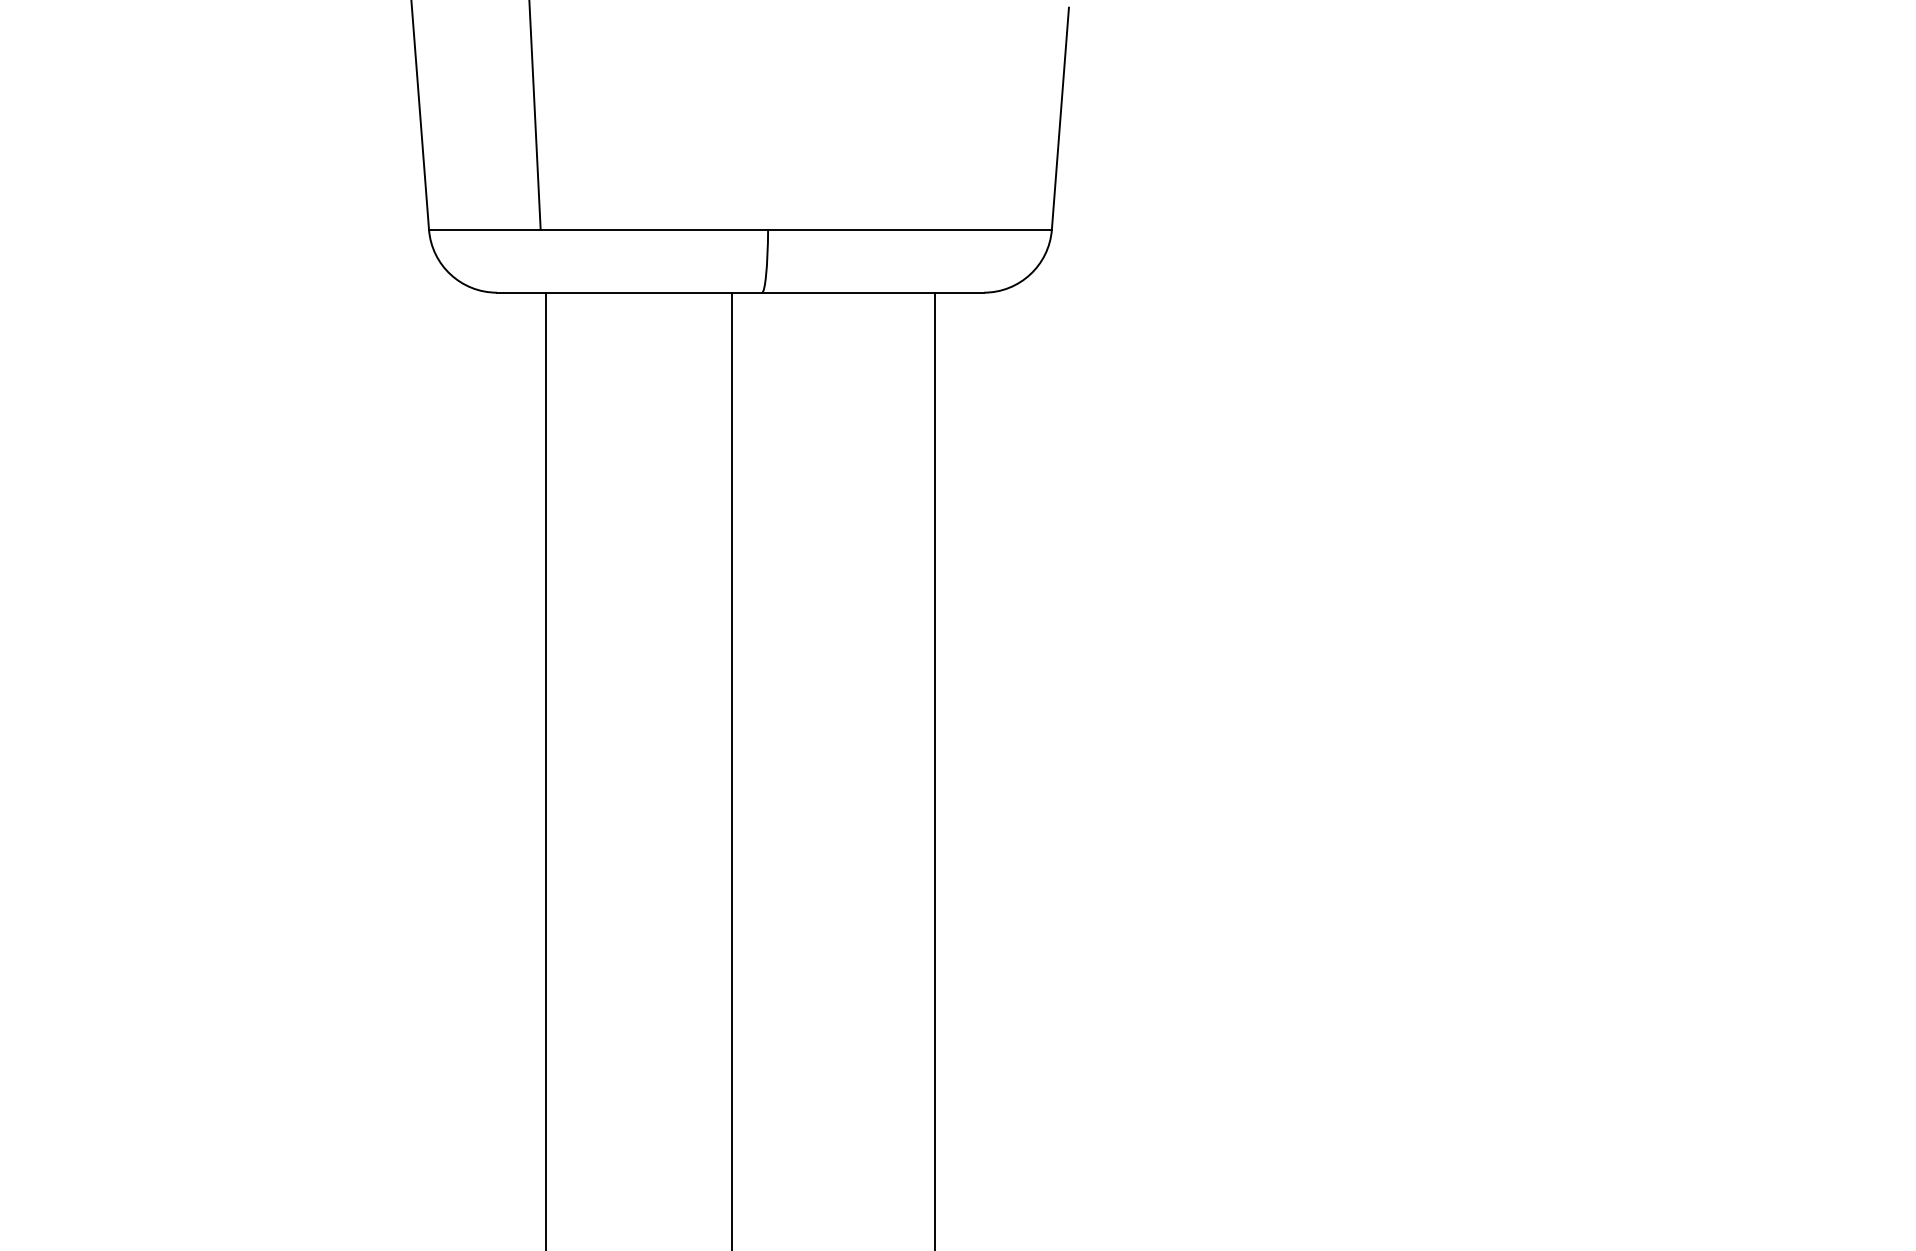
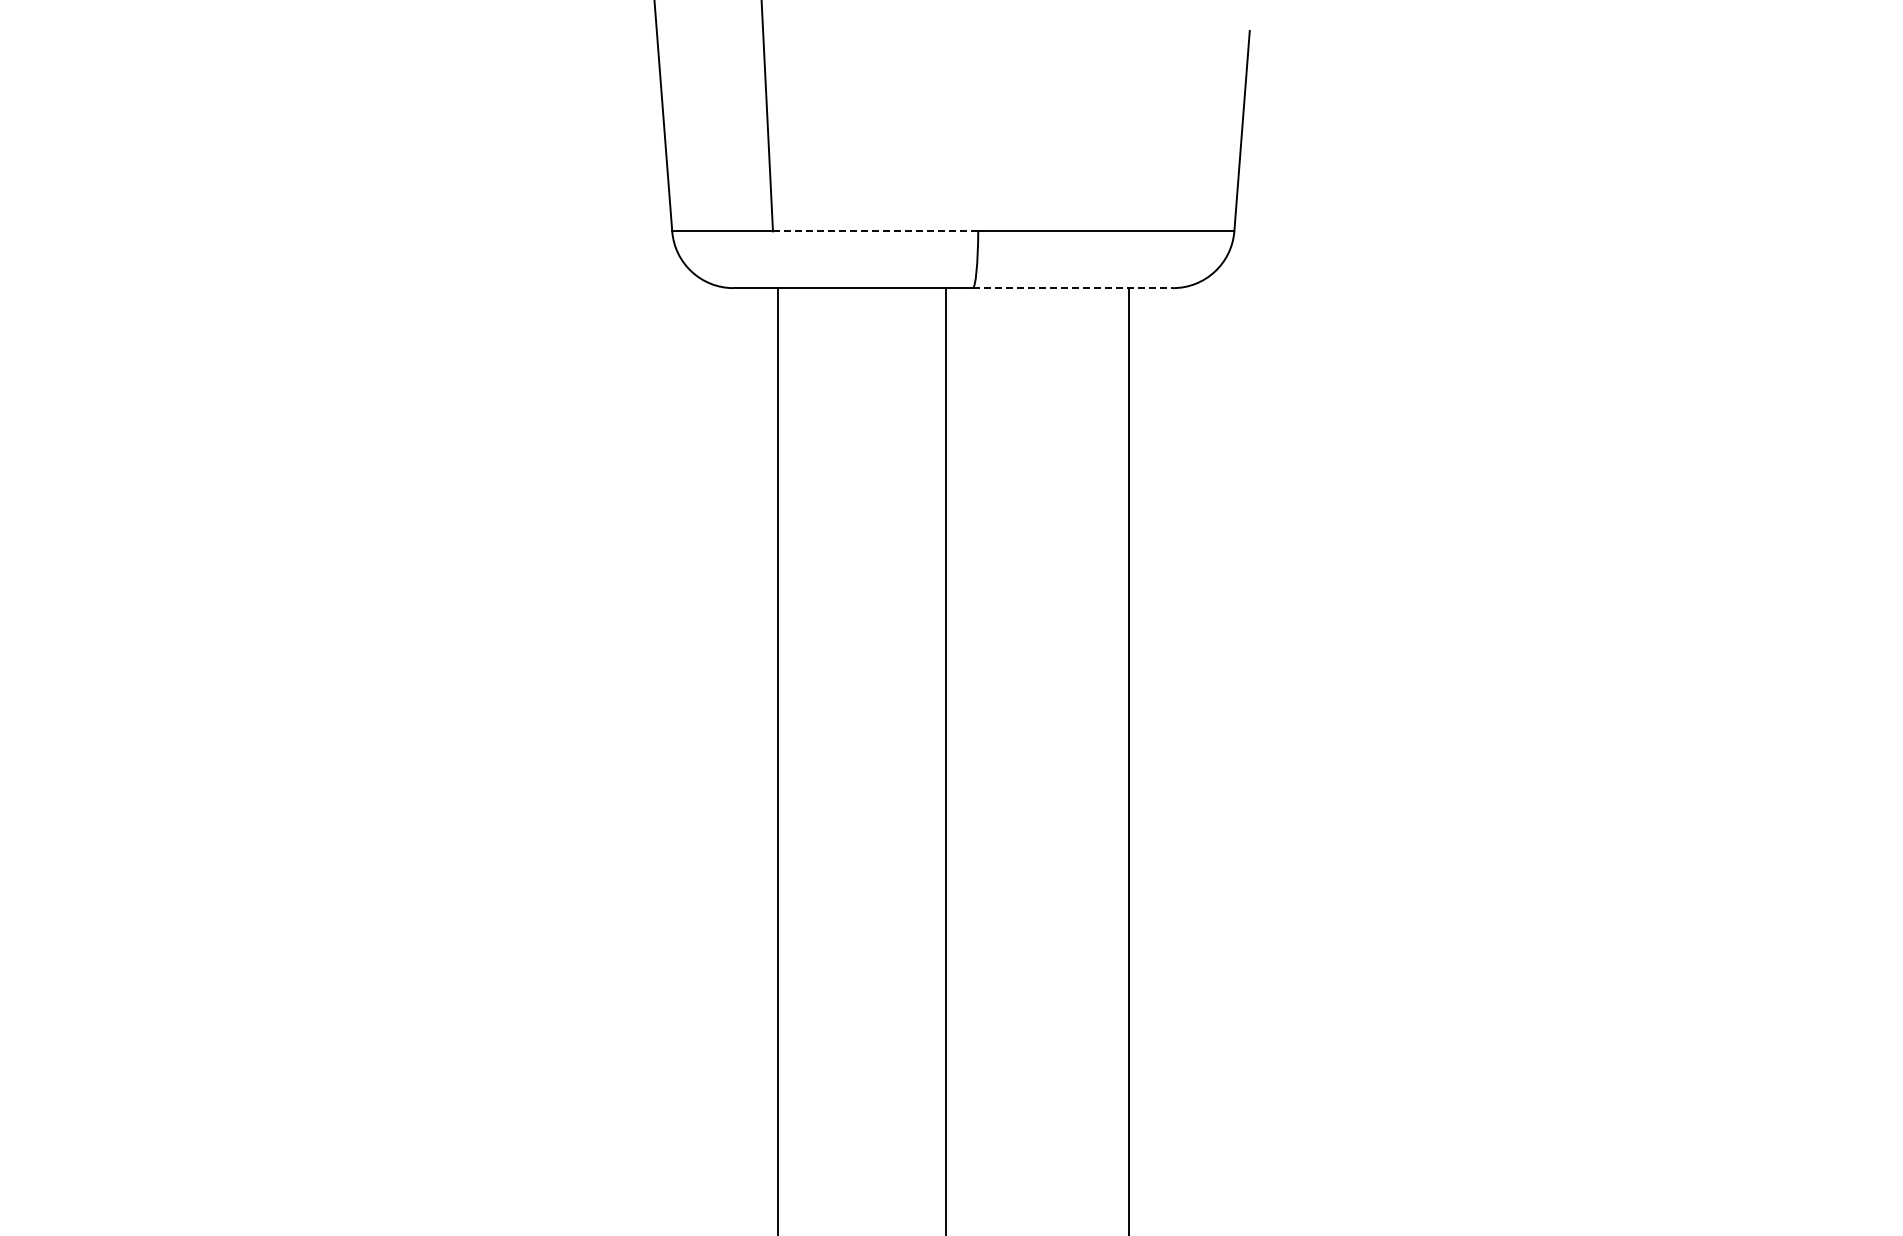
line: (654, 229) -> (875, 231), solid -> dashed
line: (873, 293) -> (1073, 288), solid -> dashed

